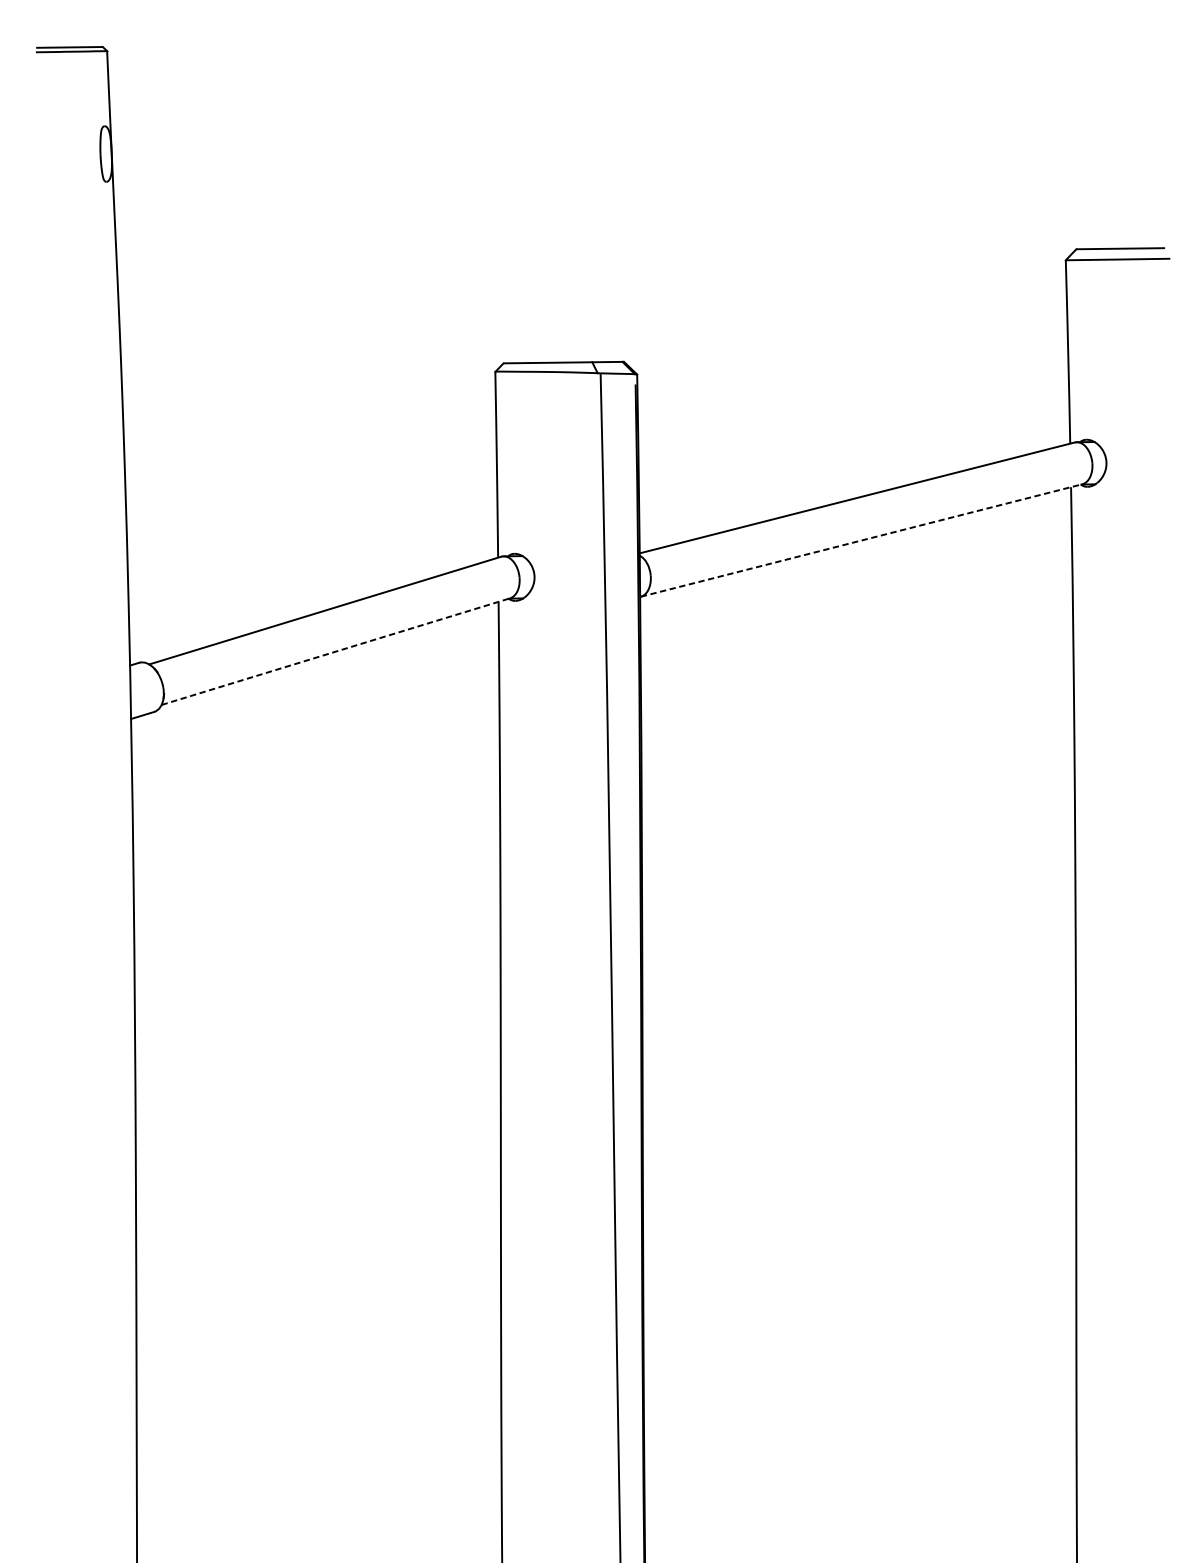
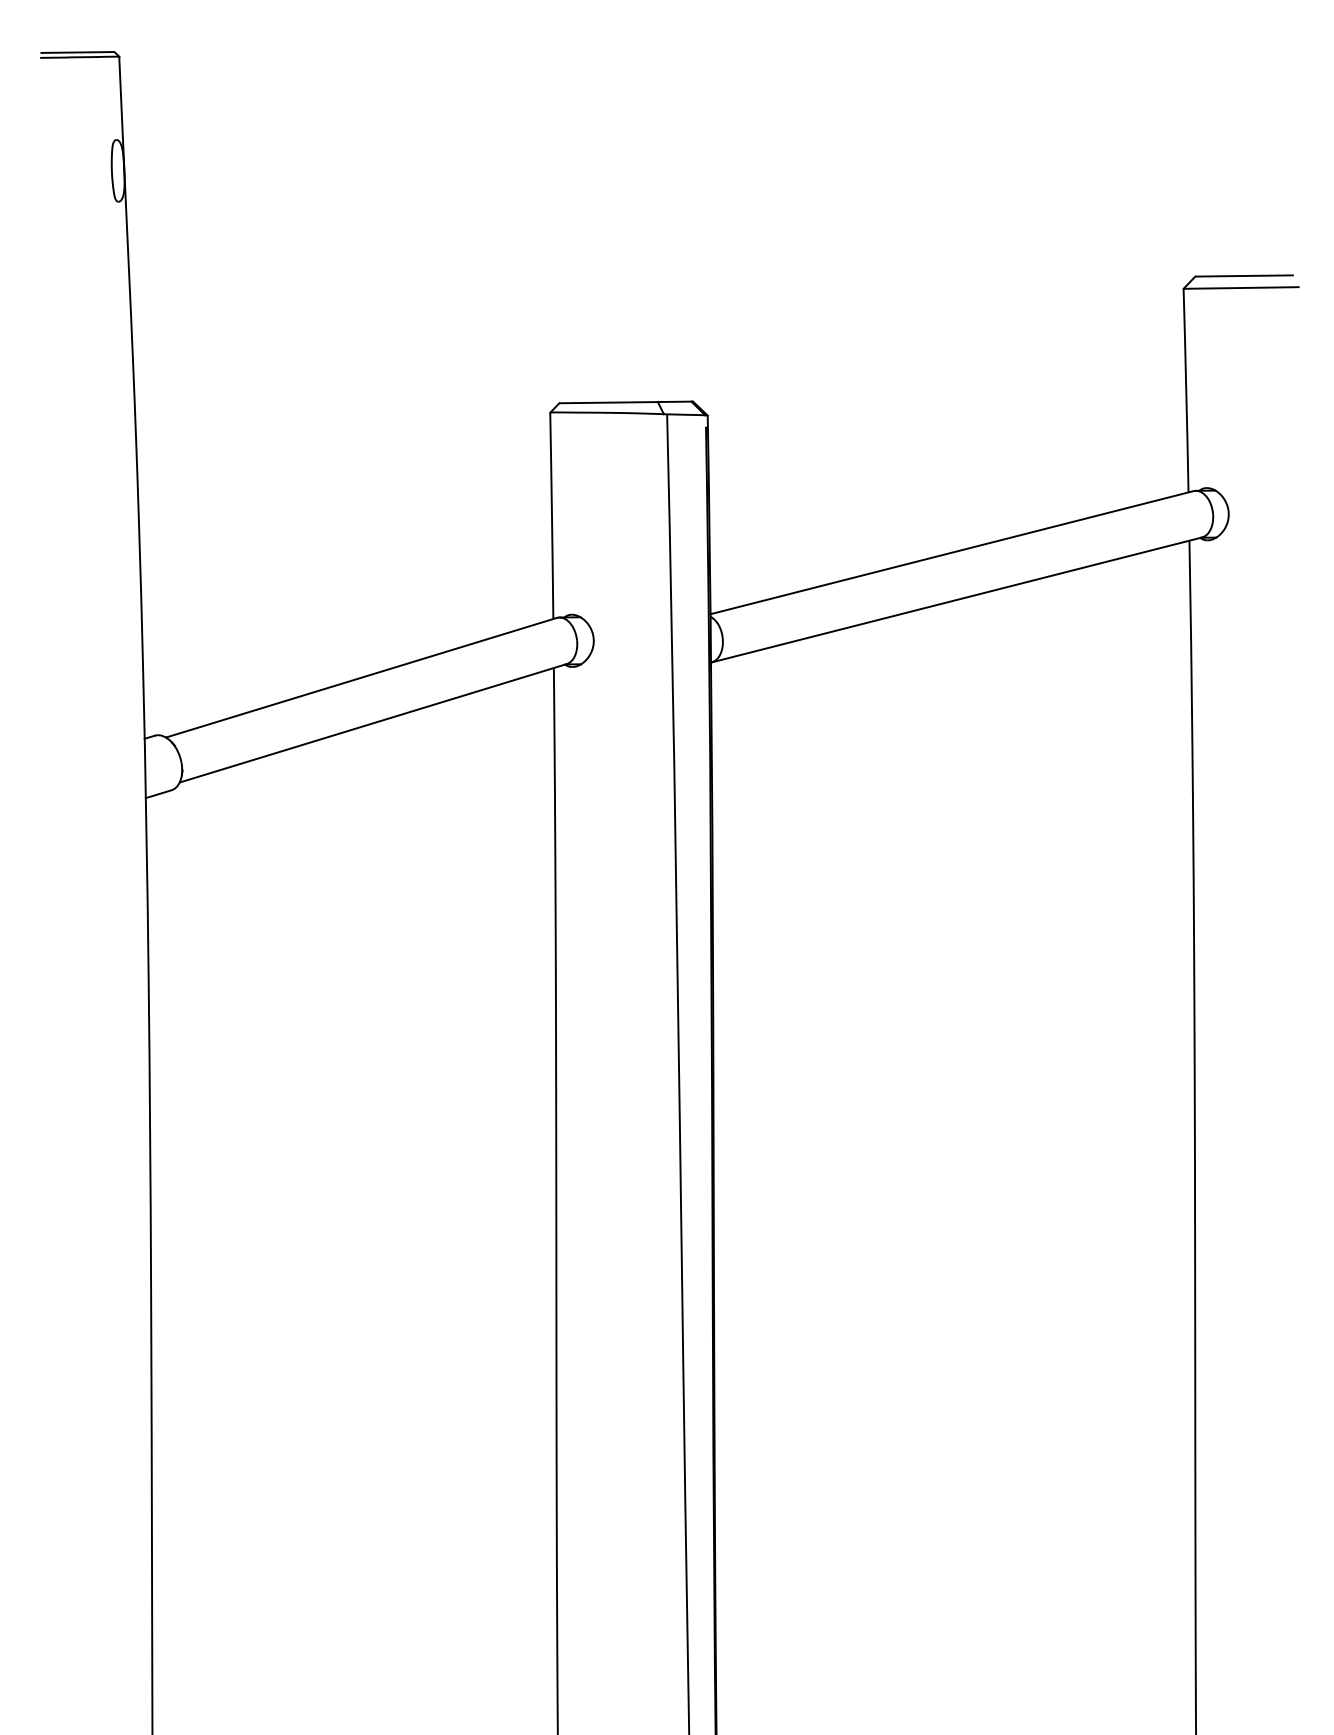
line: (861, 540) -> (956, 599), dashed -> solid
line: (336, 651) -> (373, 723), dashed -> solid

